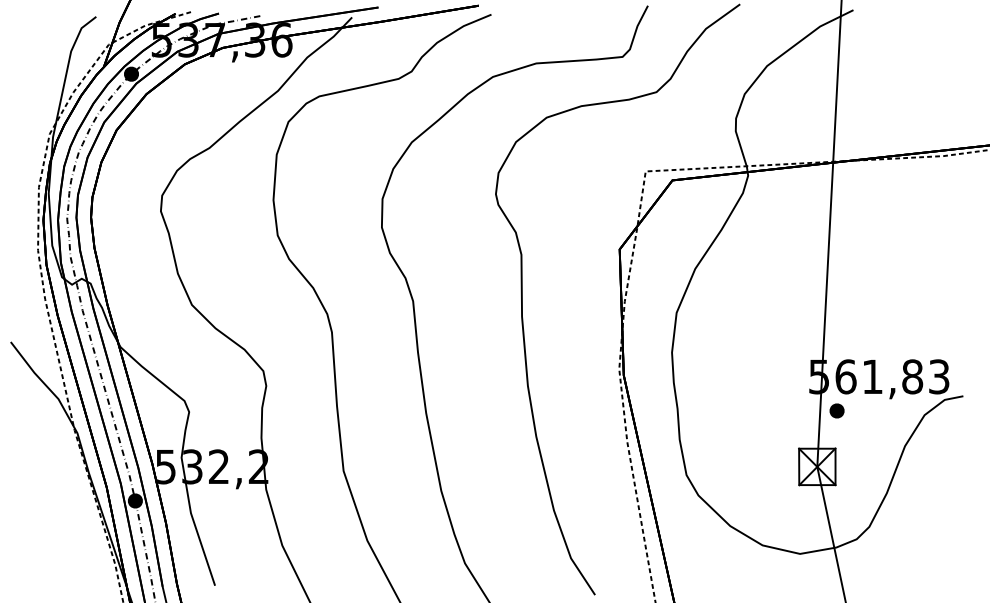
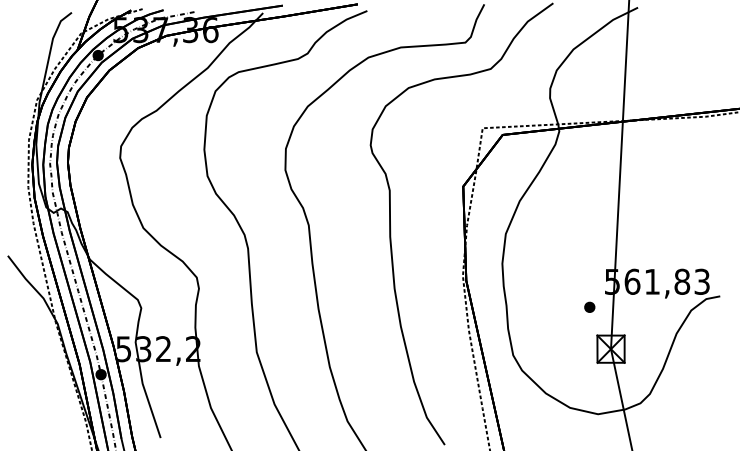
part: (836, 409) -> (589, 306), moved

